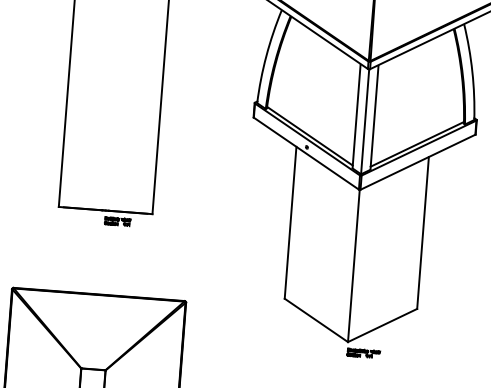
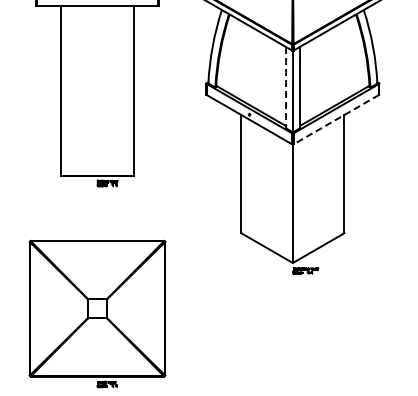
arc: (357, 115) -> (286, 87), solid -> dashed
line: (416, 161) -> (335, 119), solid -> dashed

